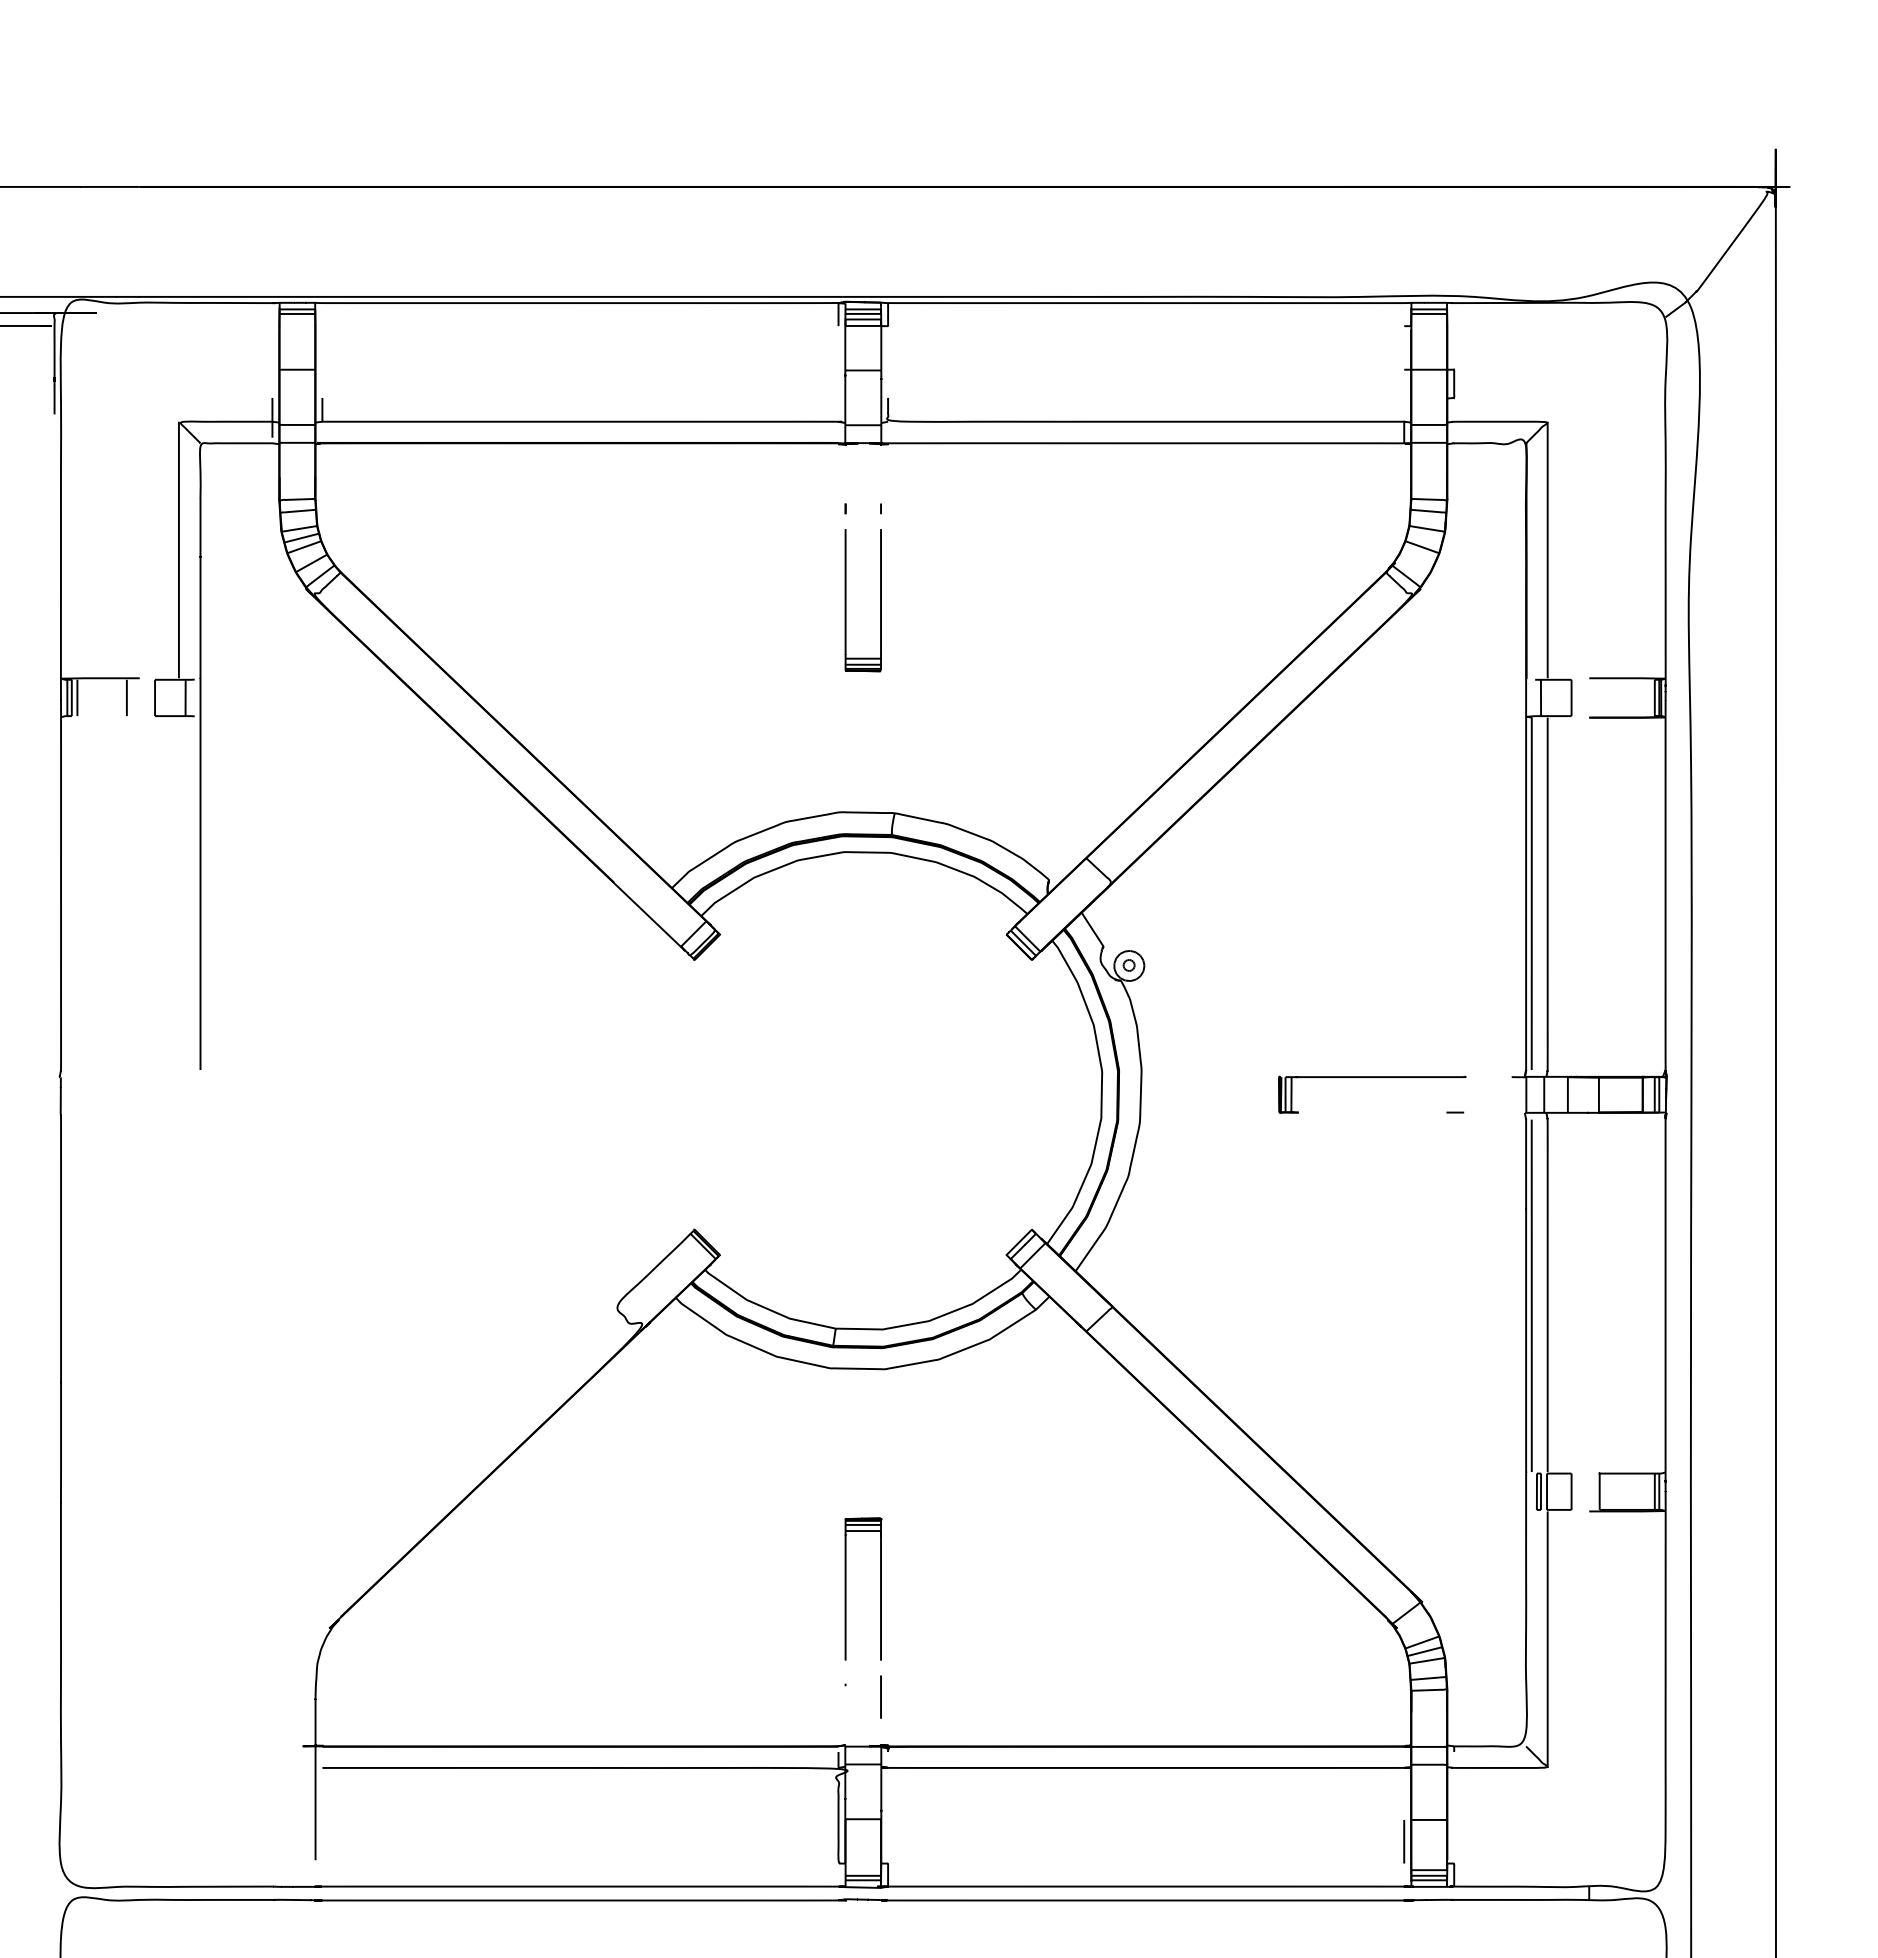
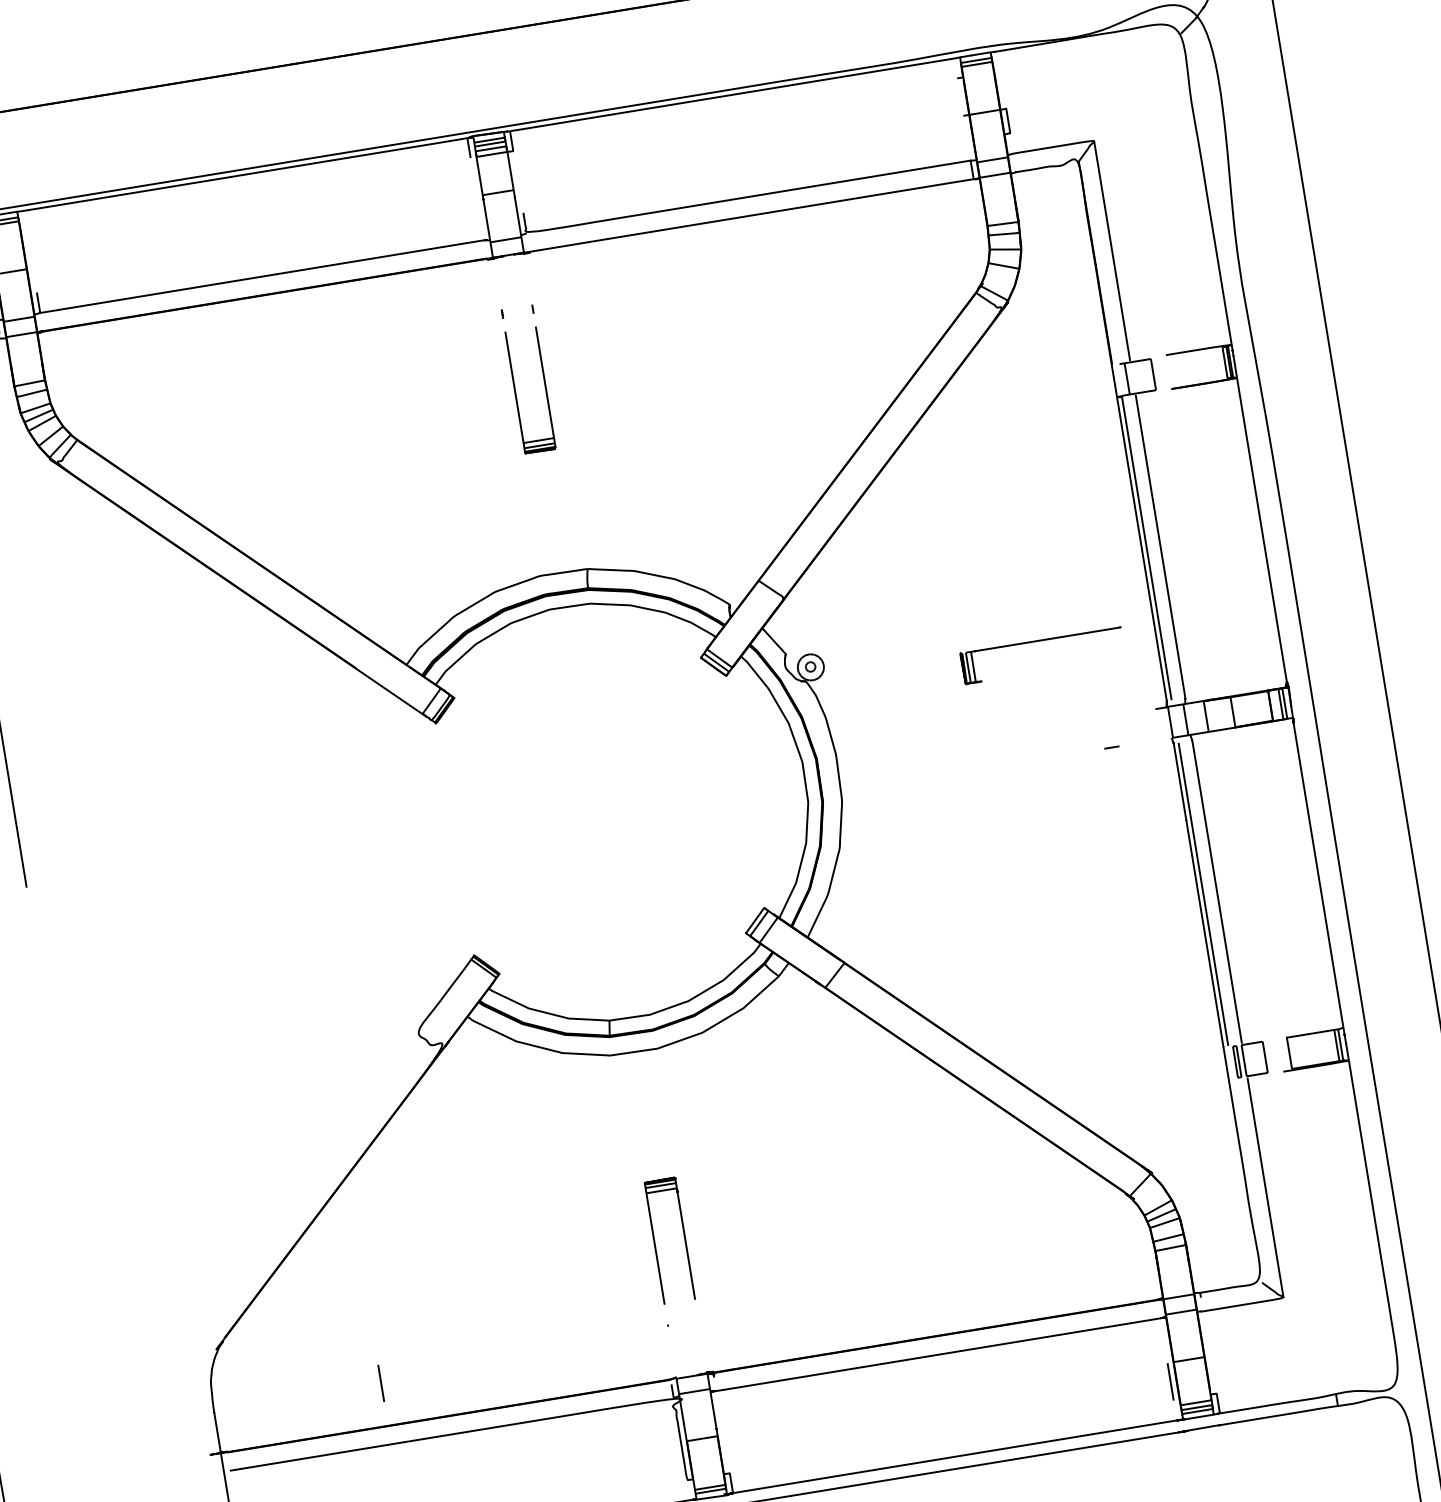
part: (1372, 1077) -> (1040, 640), moved
line: (880, 1696) -> (380, 1382), moved

